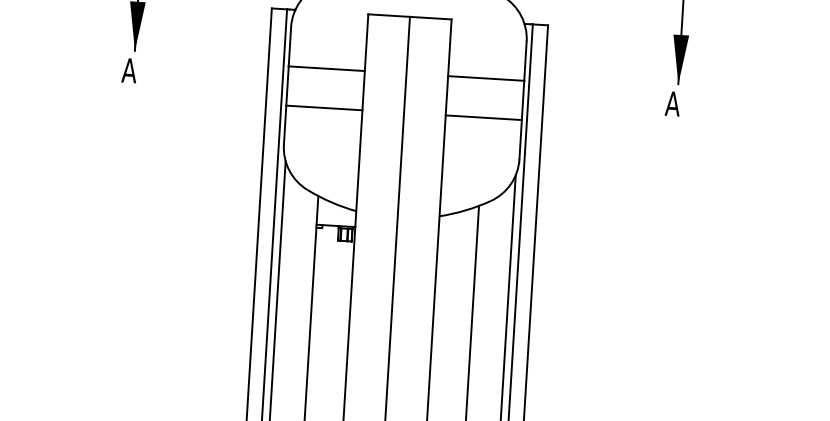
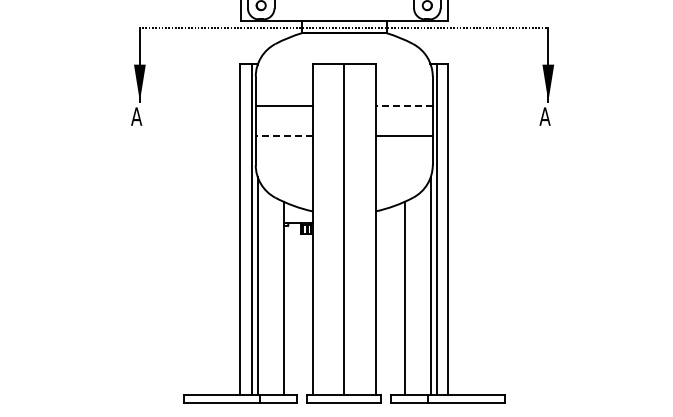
line: (486, 78) -> (404, 106), solid -> dashed
line: (324, 107) -> (284, 135), solid -> dashed

